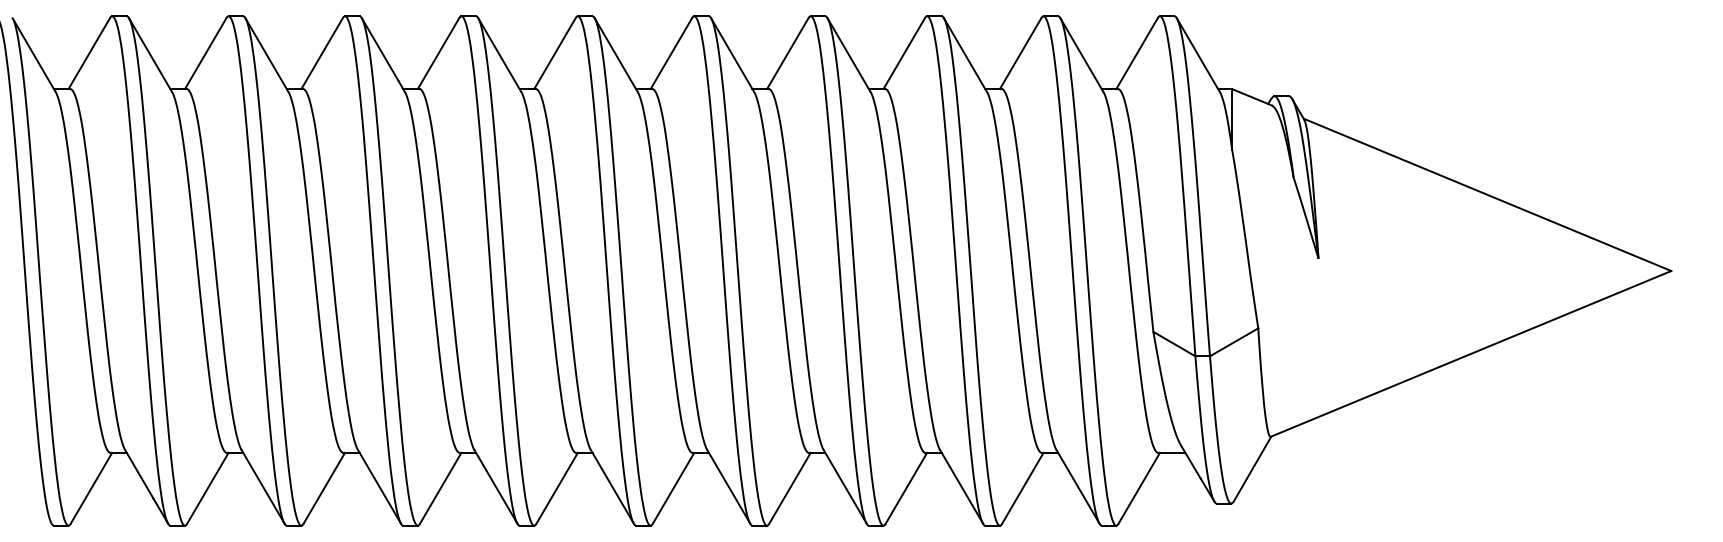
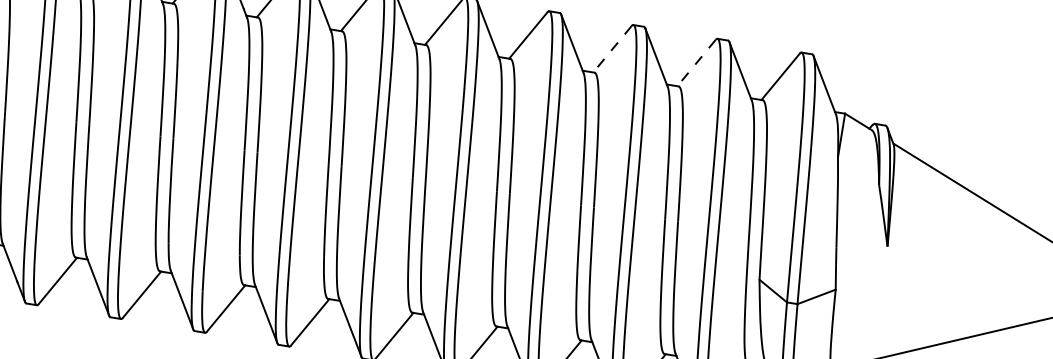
line: (904, 53) -> (612, 49), solid -> dashed
line: (1020, 53) -> (696, 62), solid -> dashed

